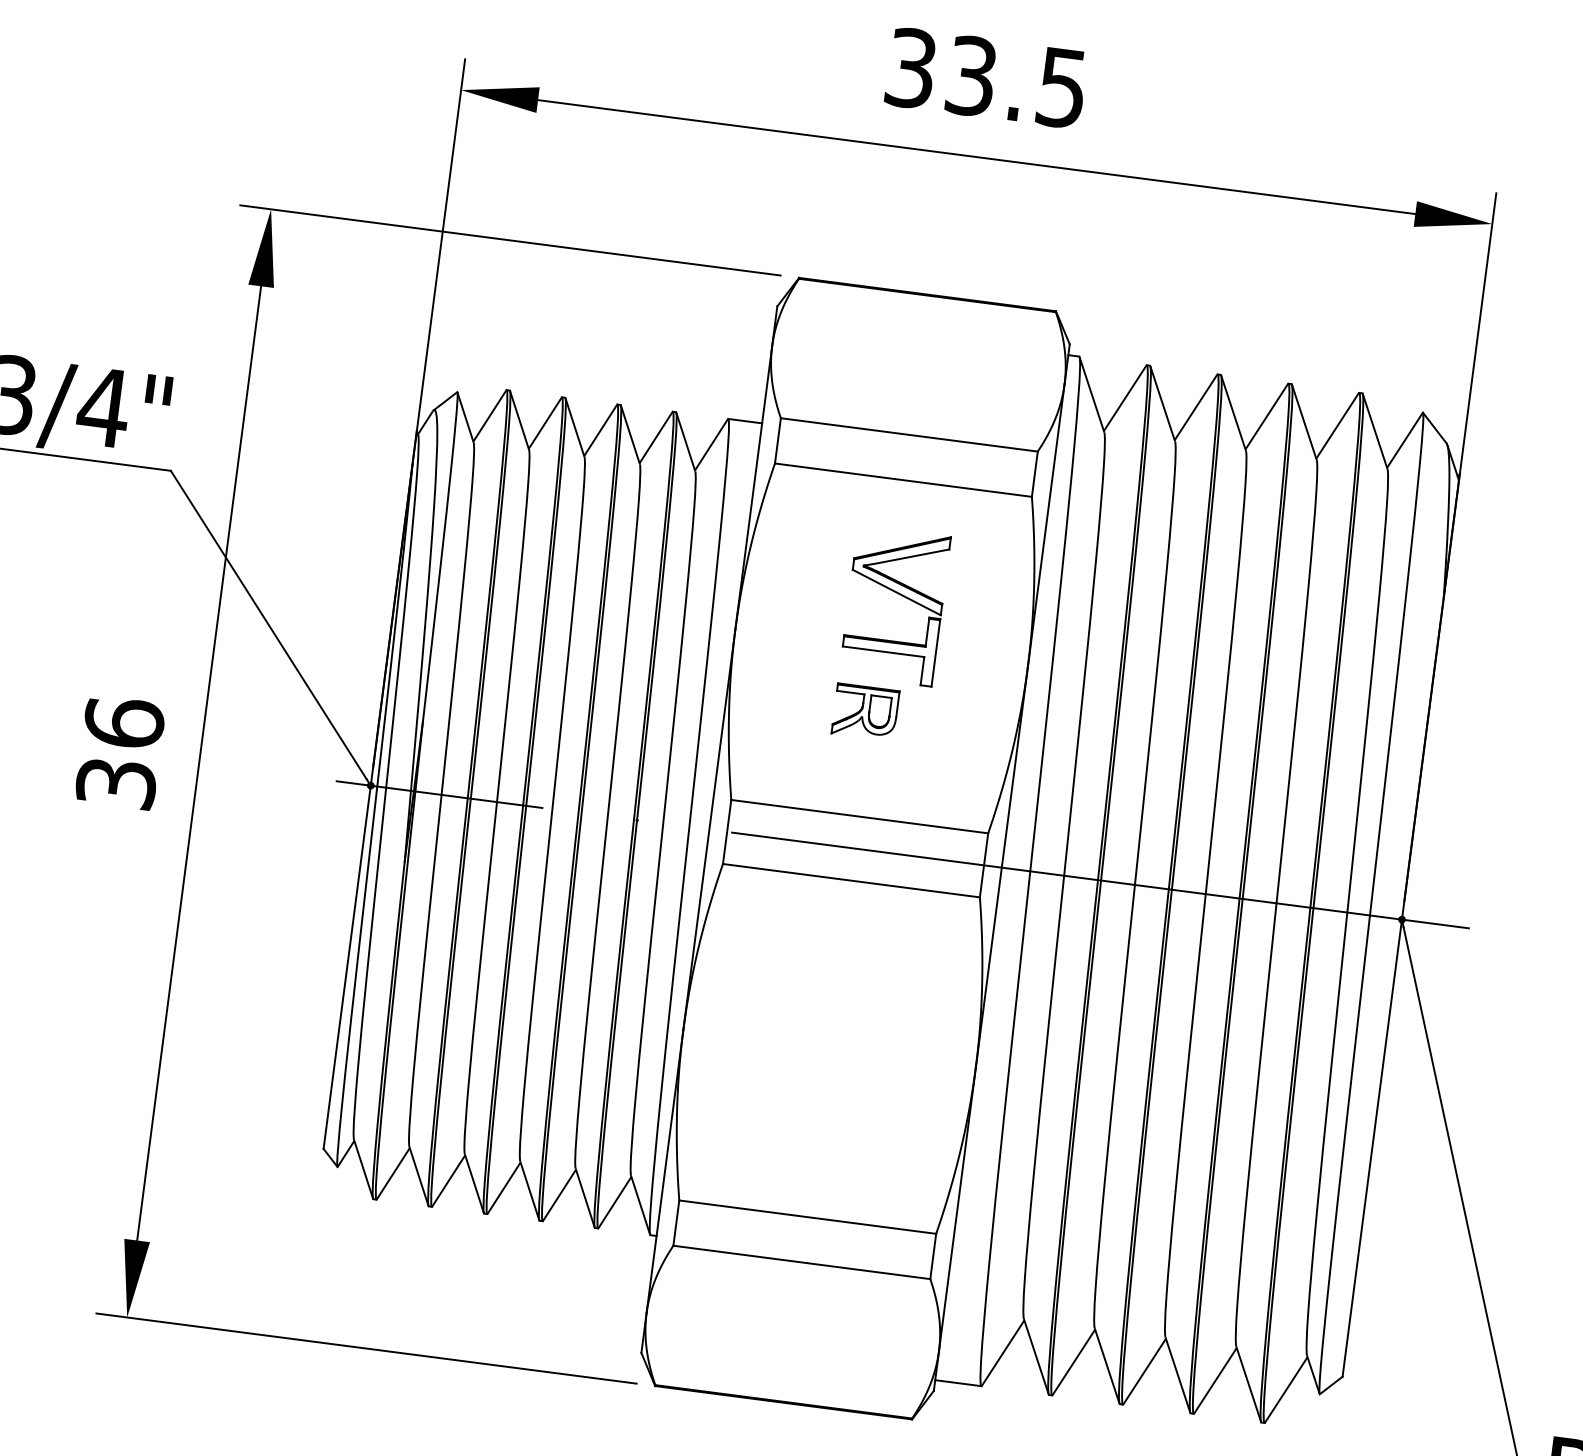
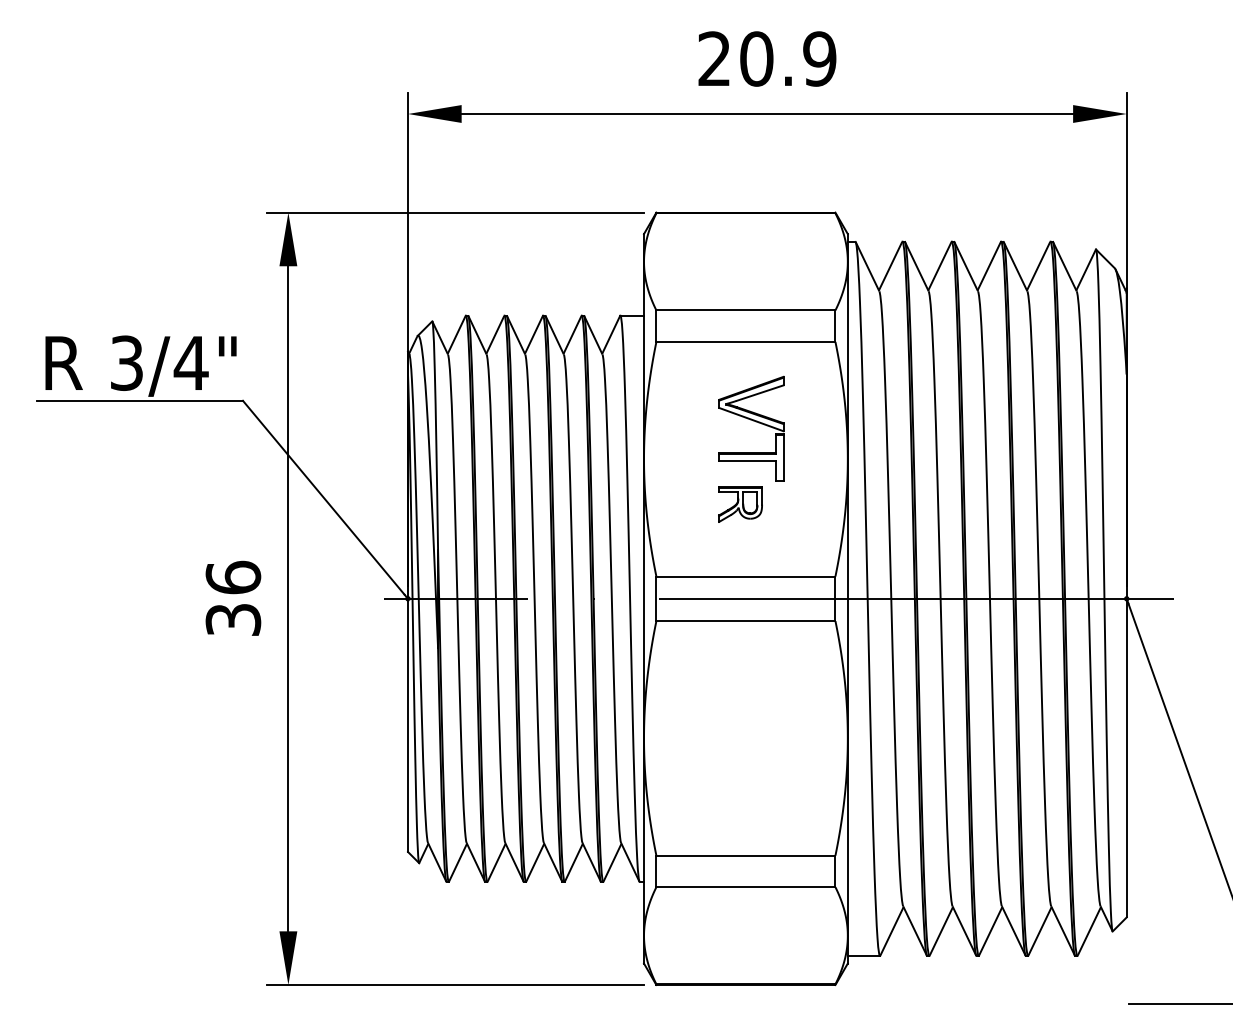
text: (987, 77) -> (767, 58), 33.5 -> 20.9

